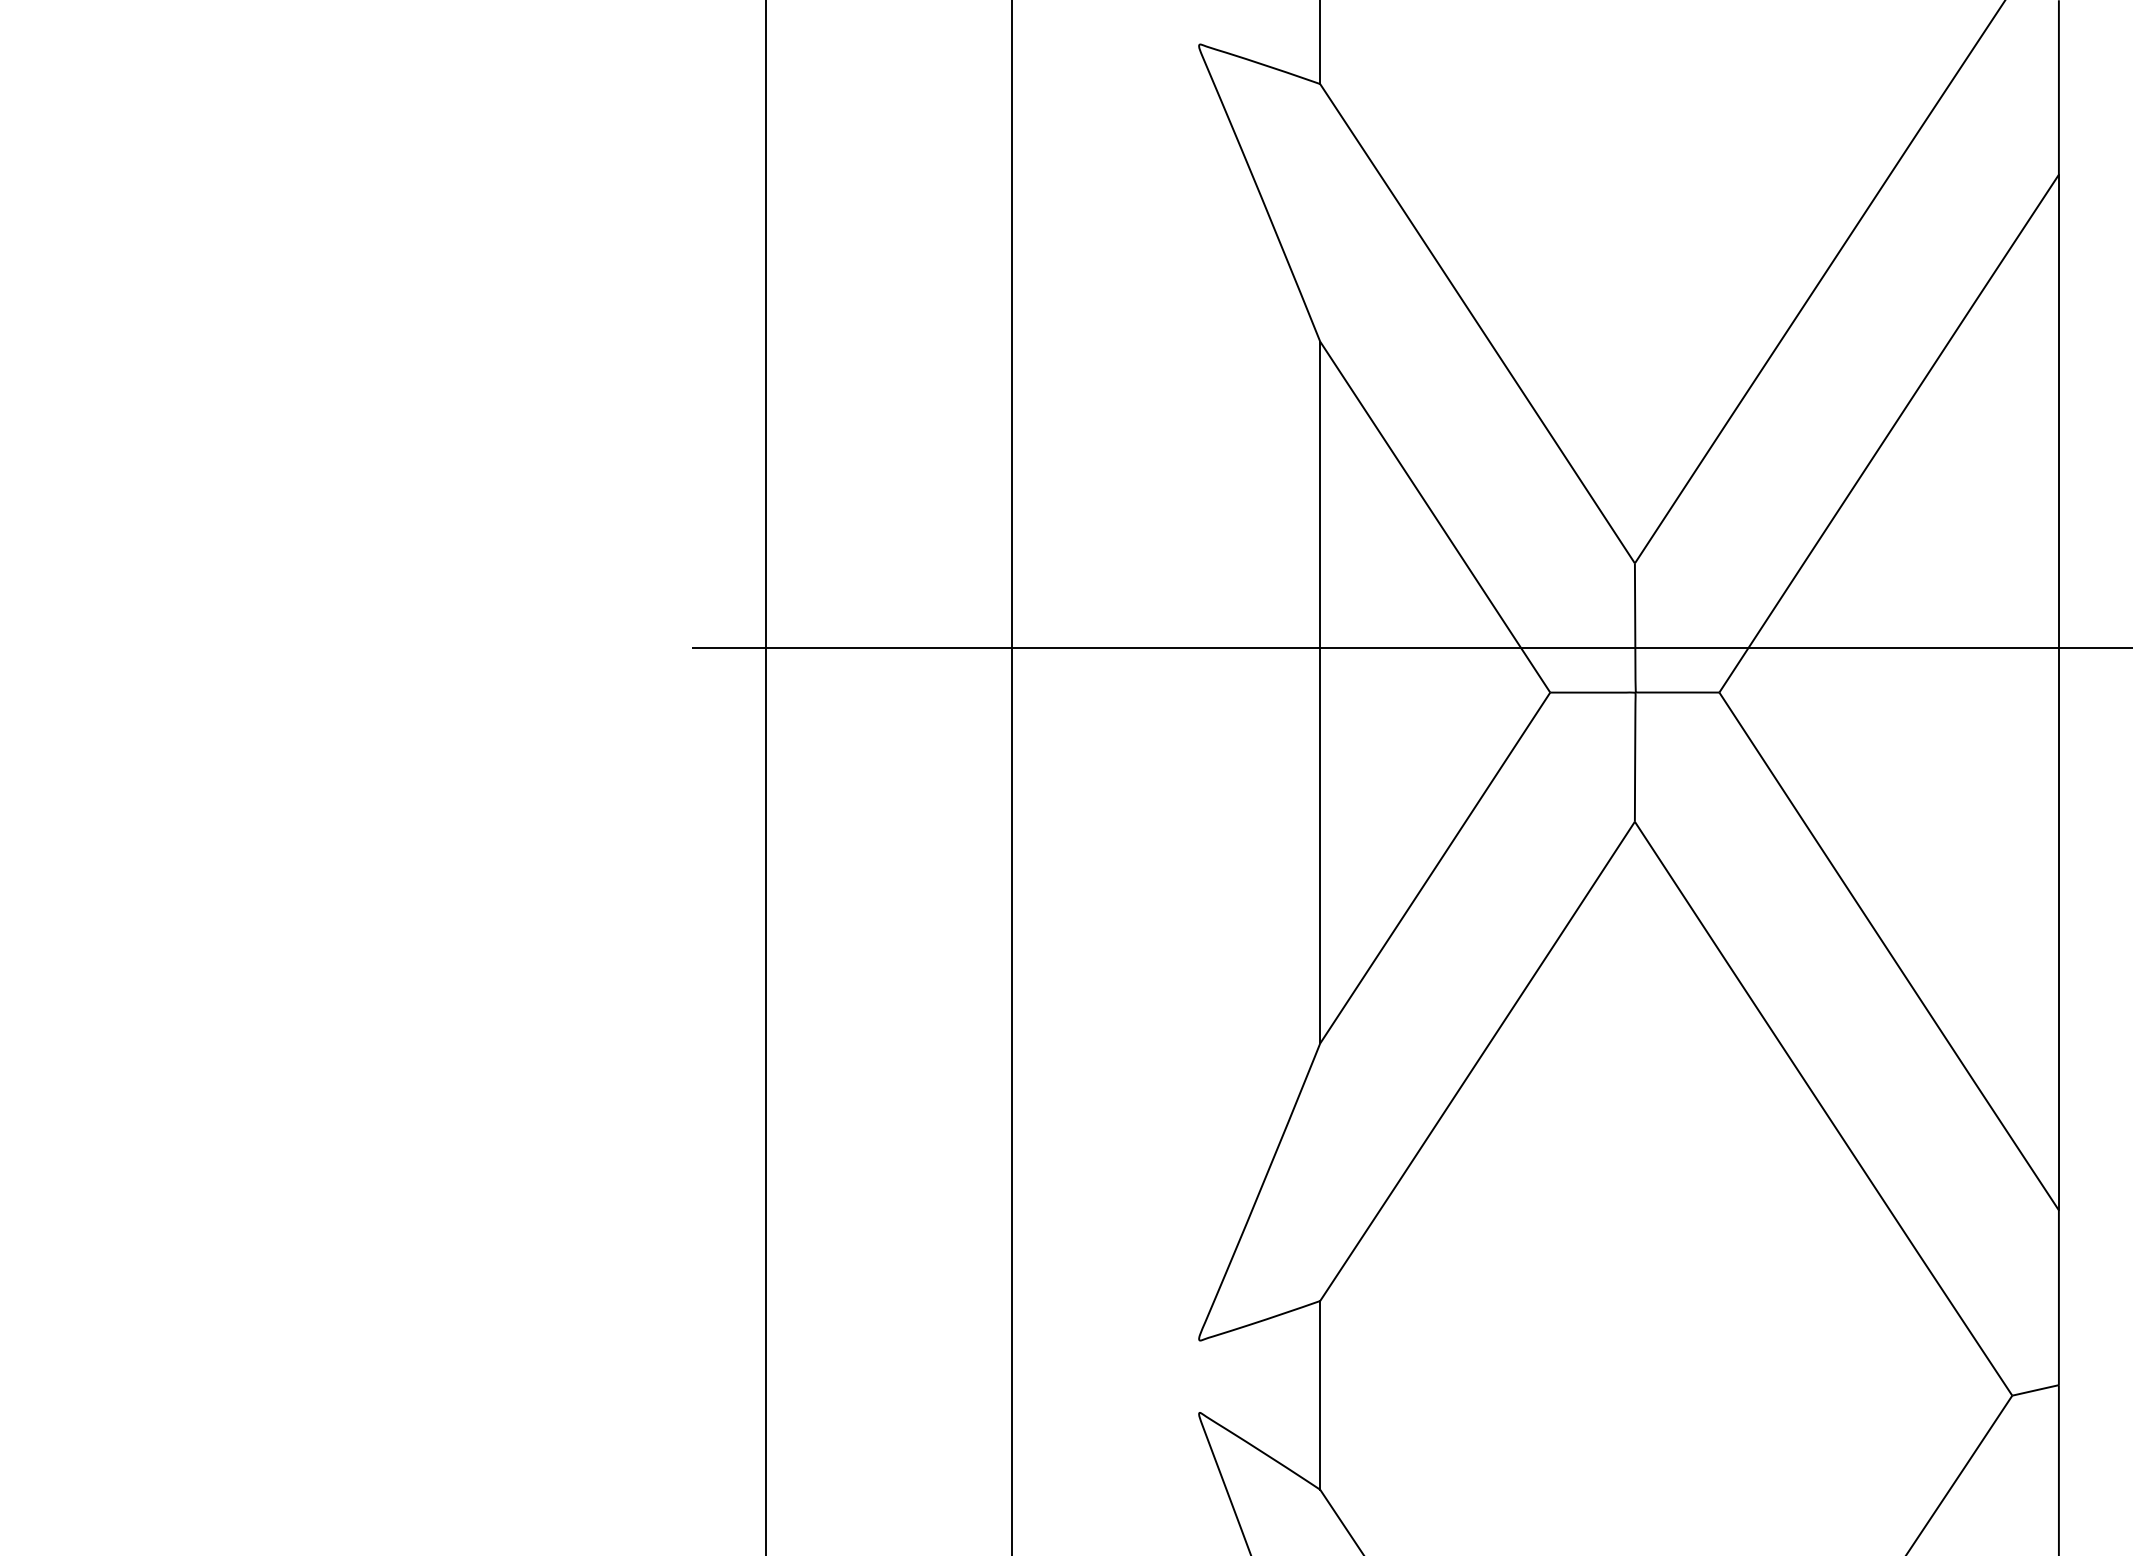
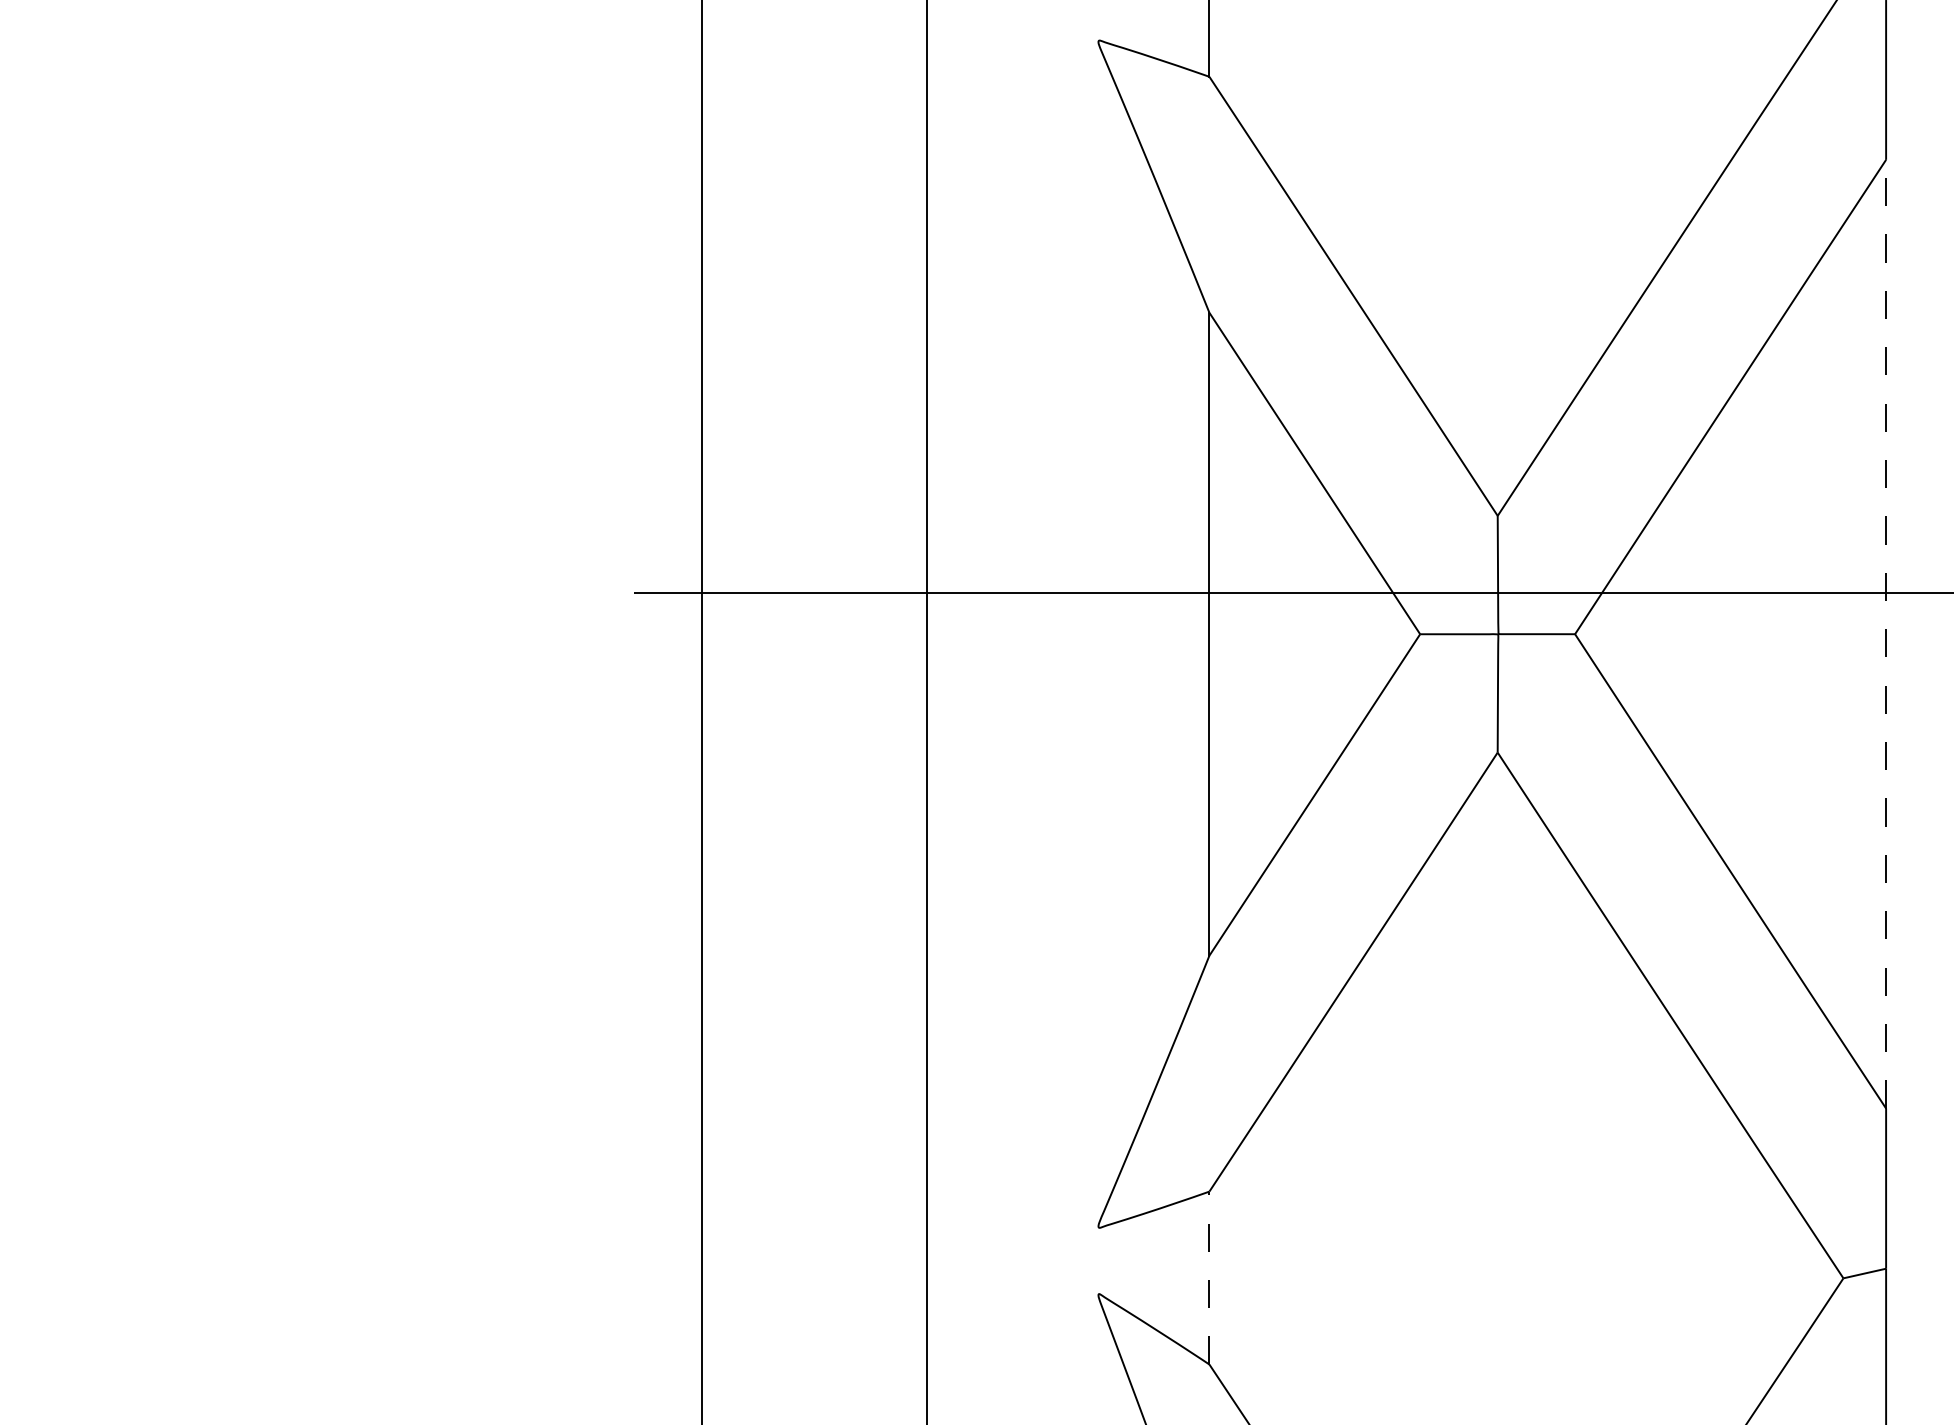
line: (2059, 691) -> (1886, 633), solid -> dashed
line: (1320, 1394) -> (1209, 1277), solid -> dashed

